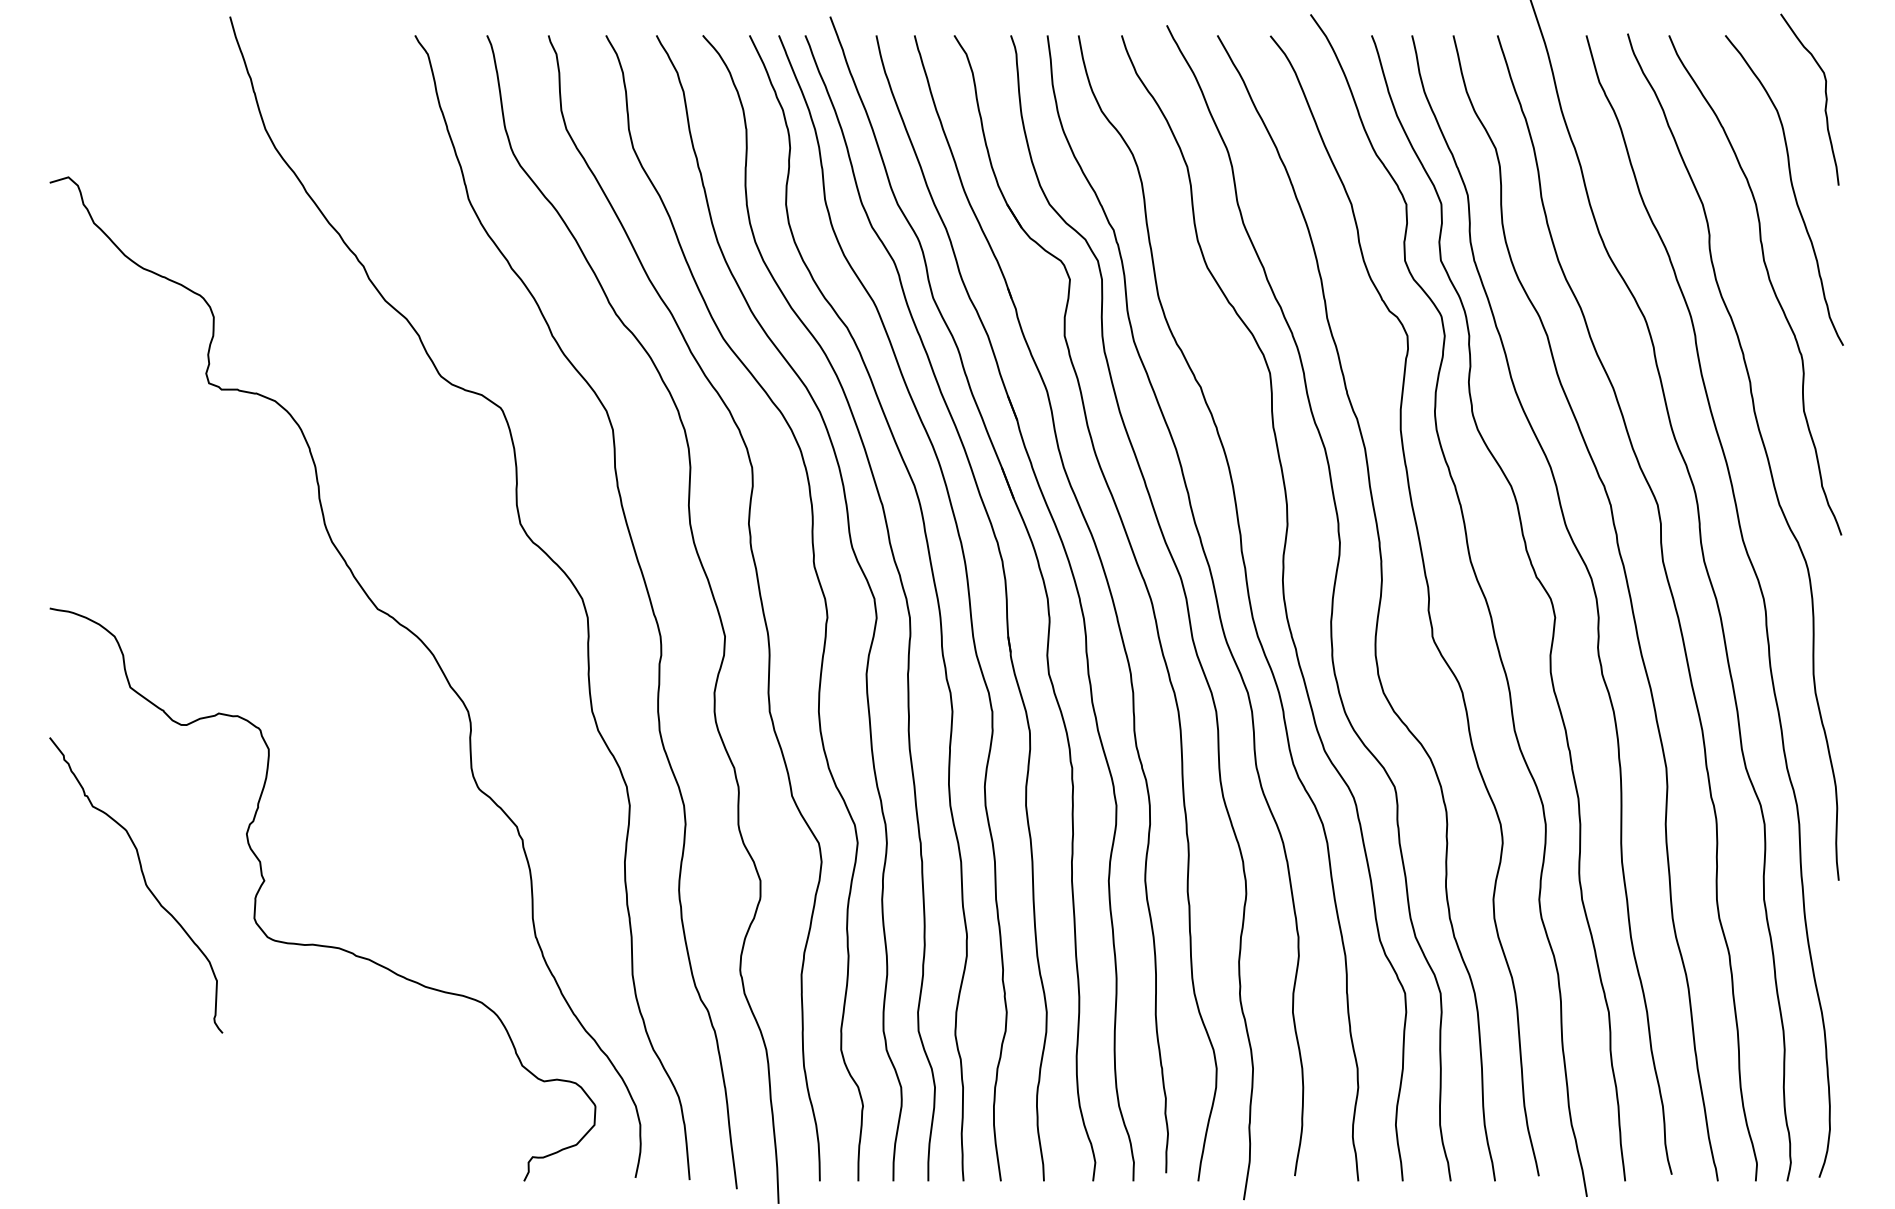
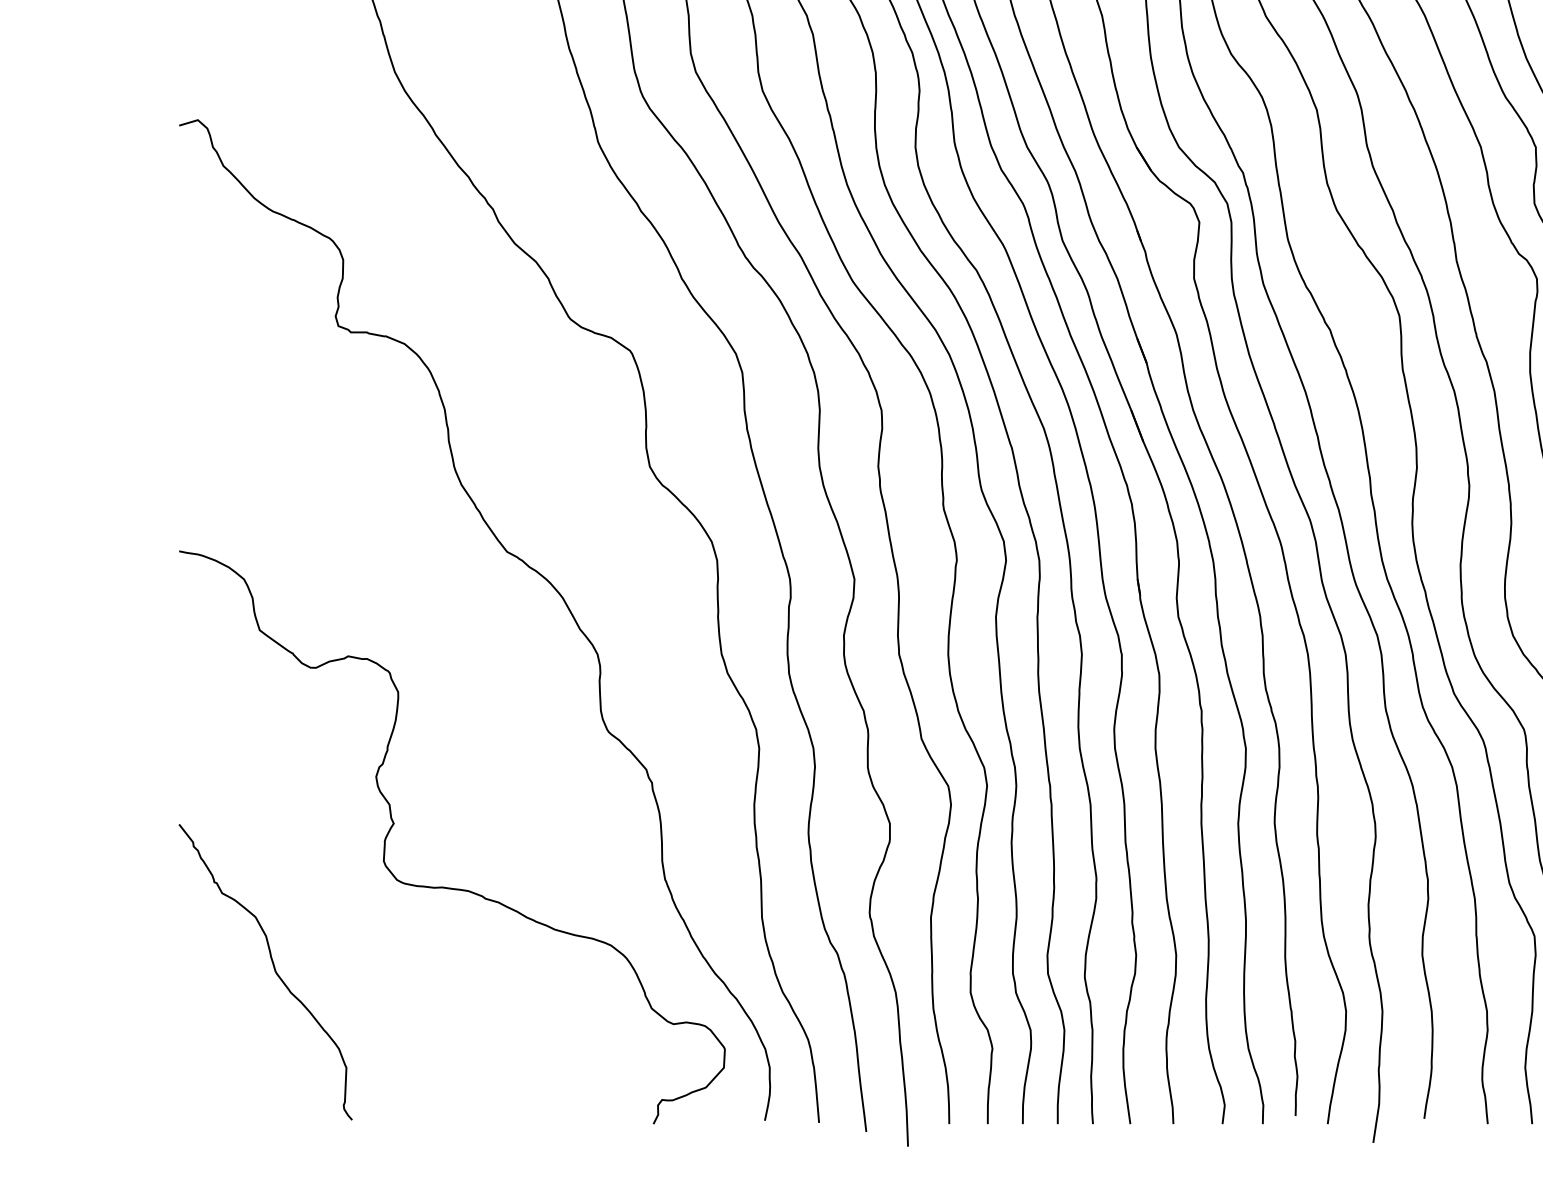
curve: (144, 883) -> (273, 970), moved

